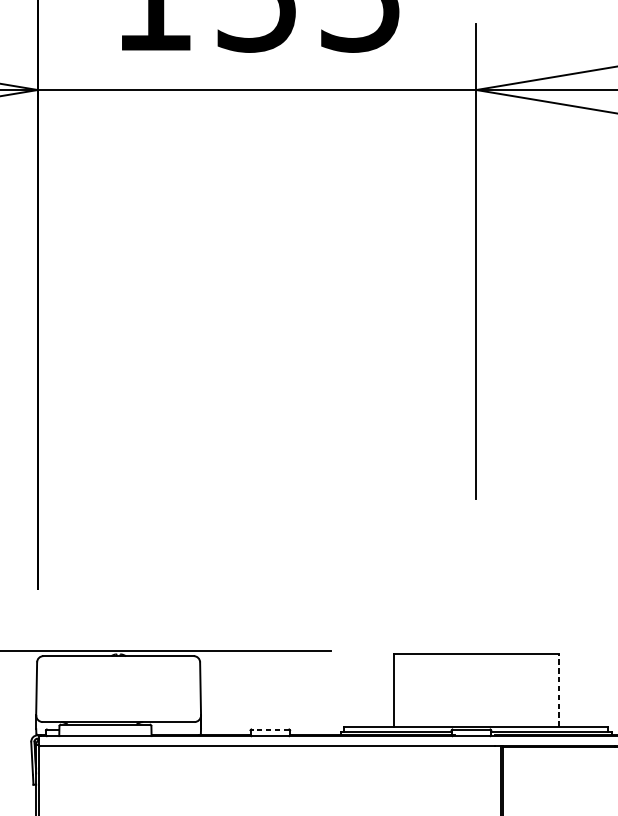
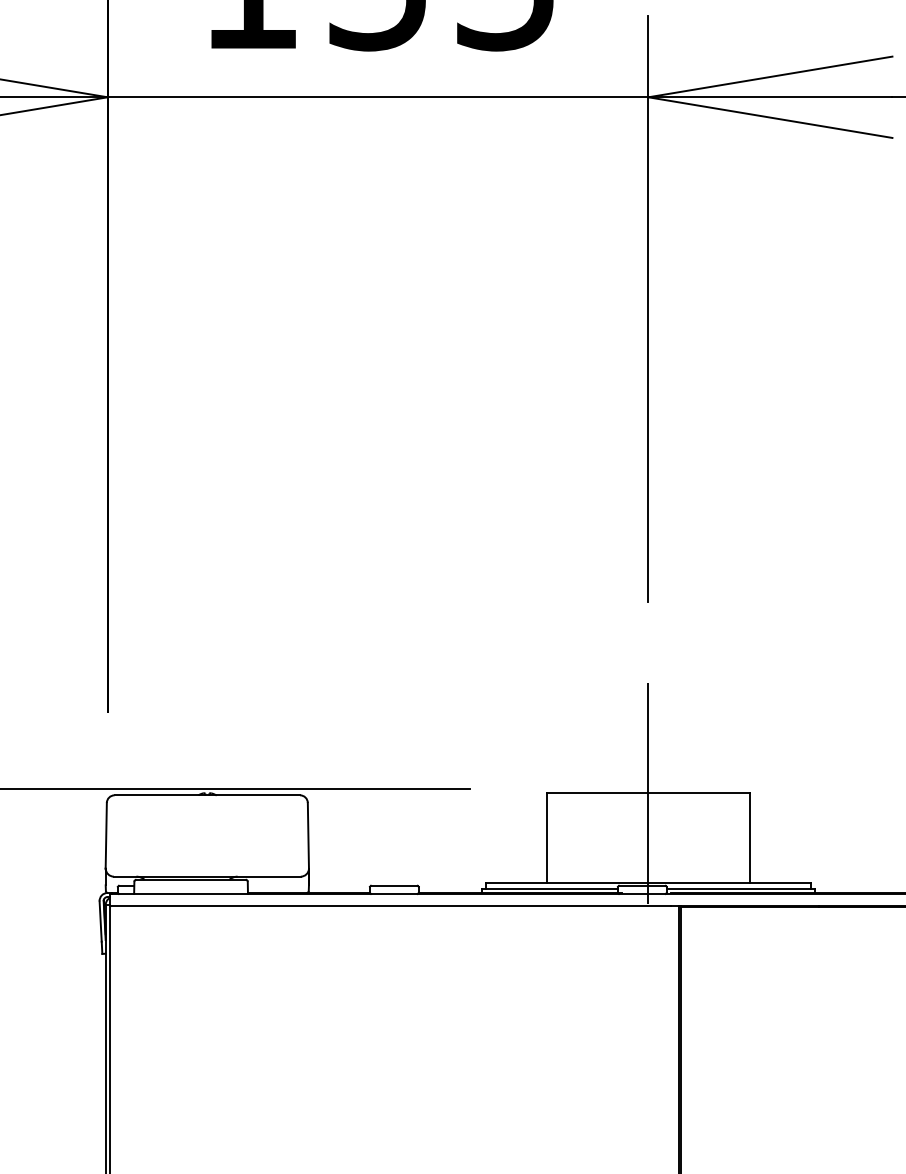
line: (476, 653) -> (648, 792), added
line: (559, 691) -> (750, 838), dashed -> solid
line: (269, 729) -> (393, 885), dashed -> solid

